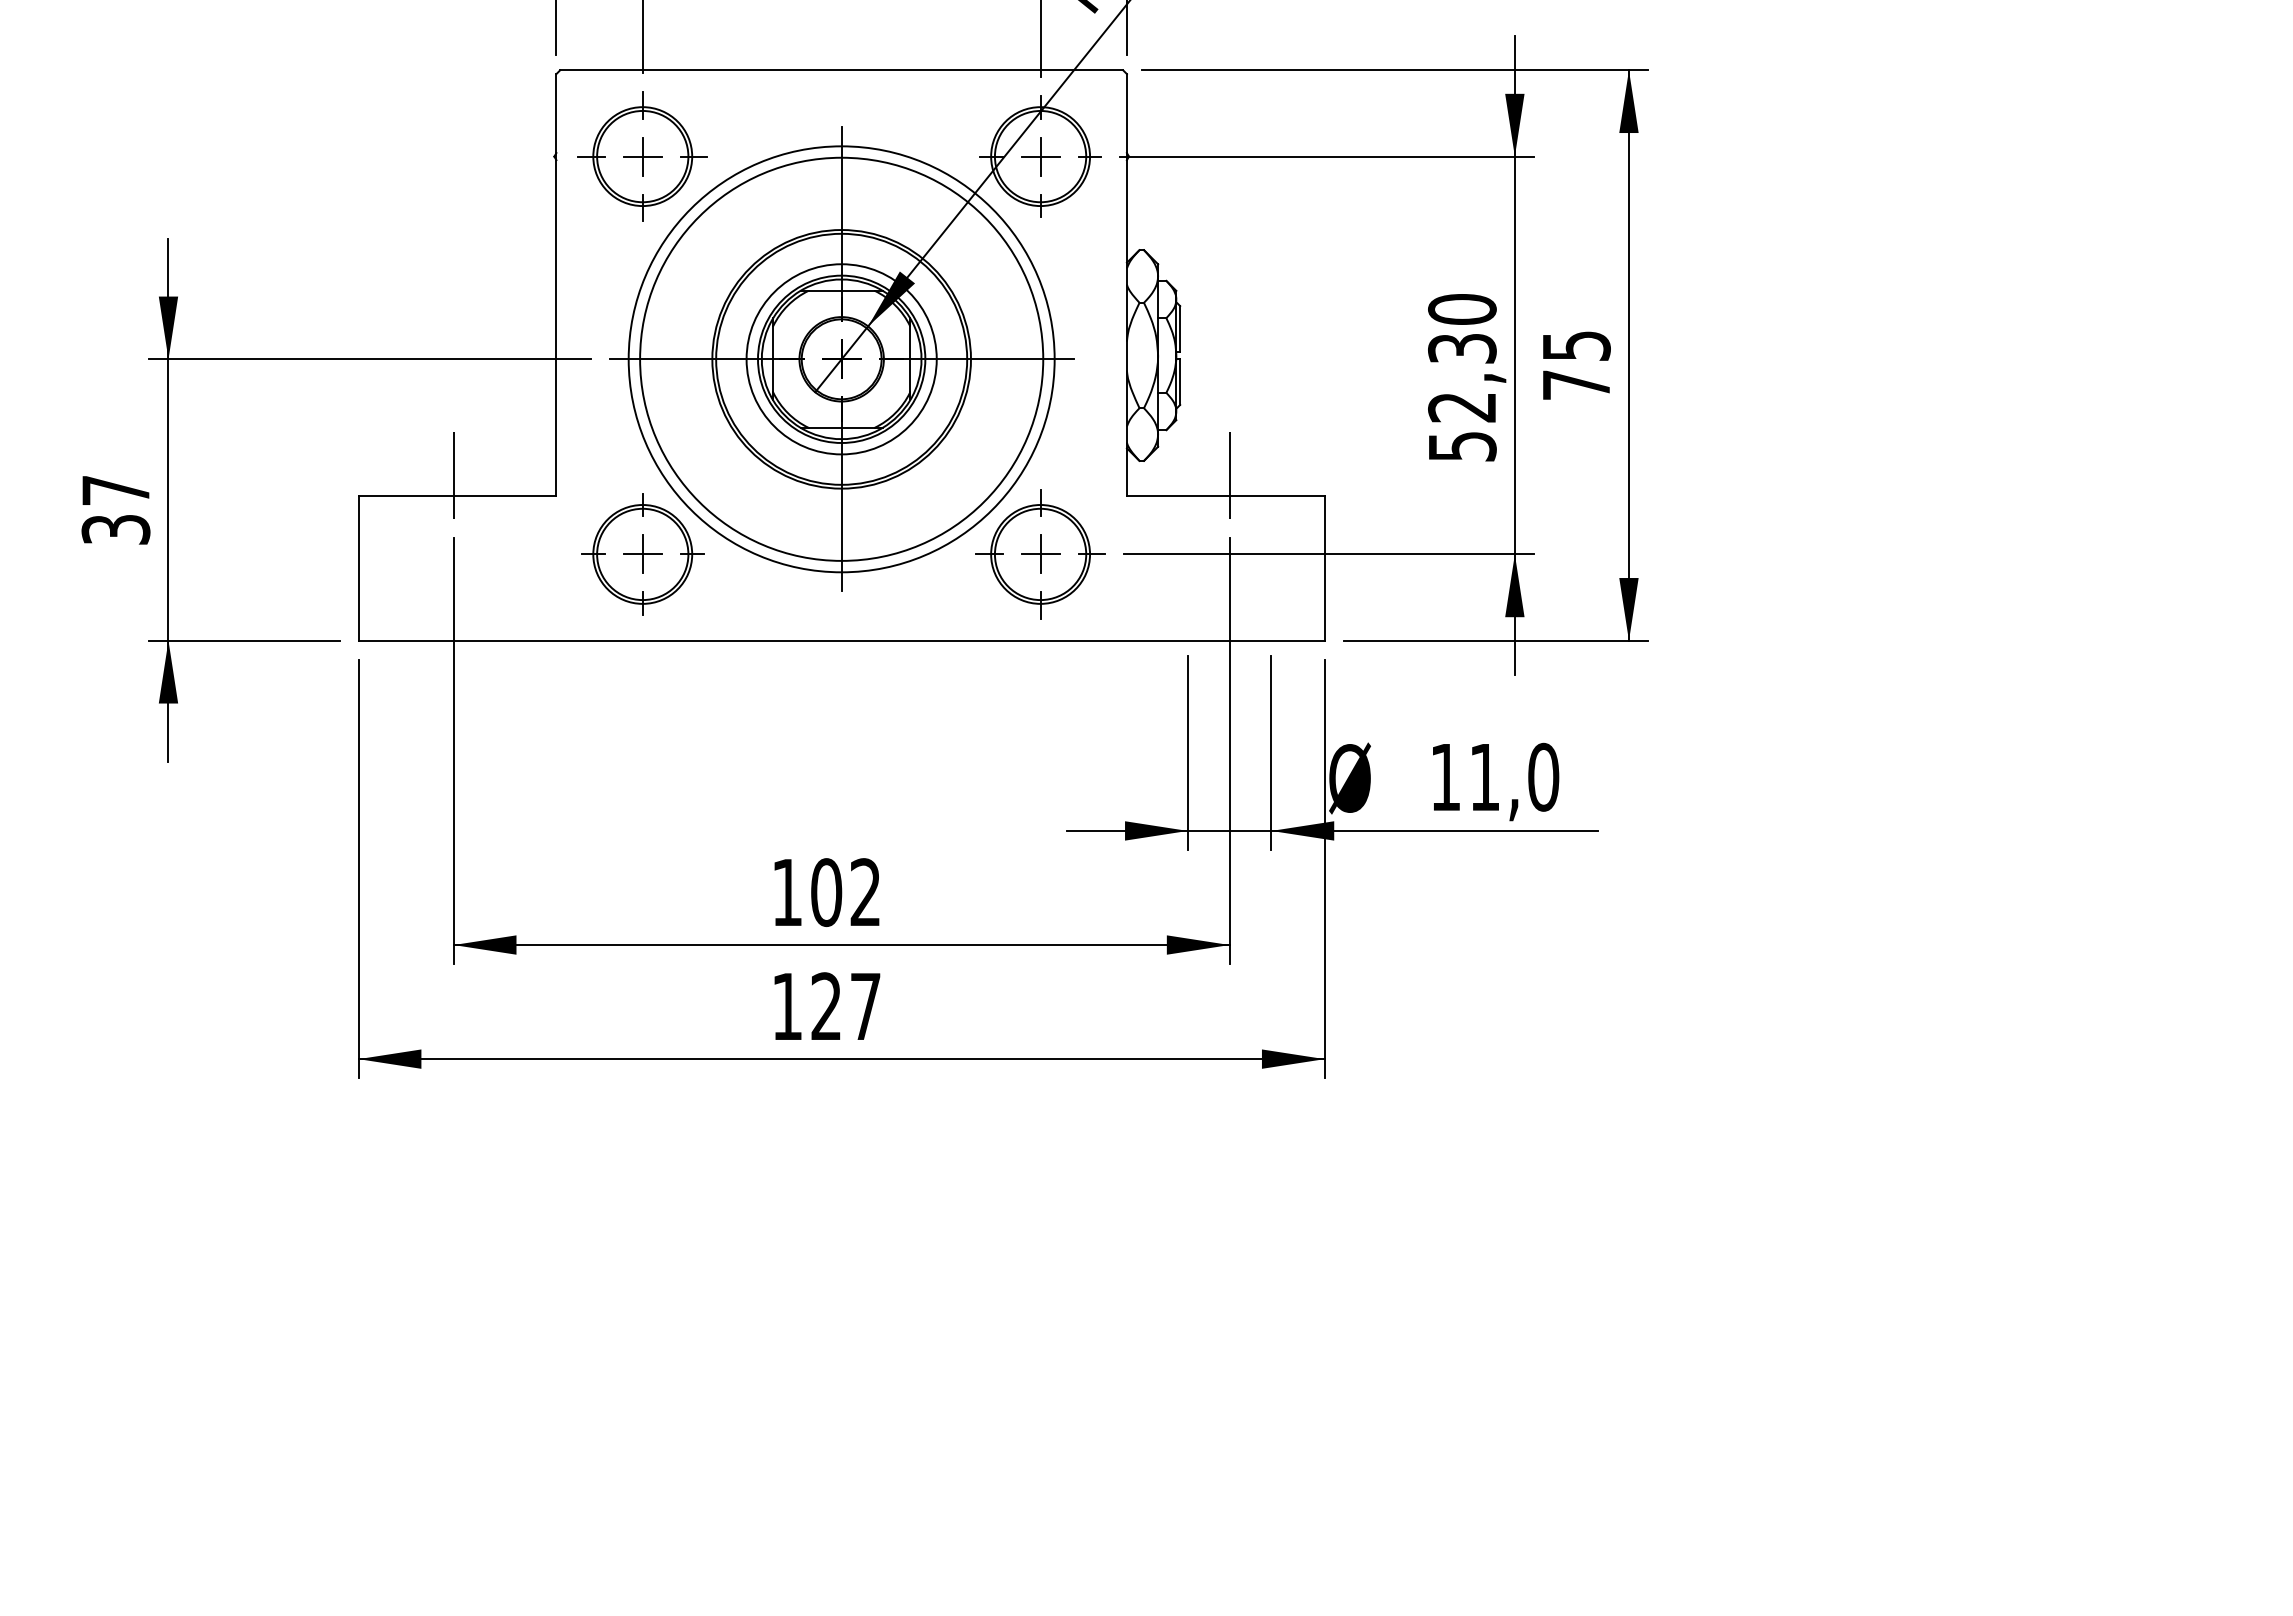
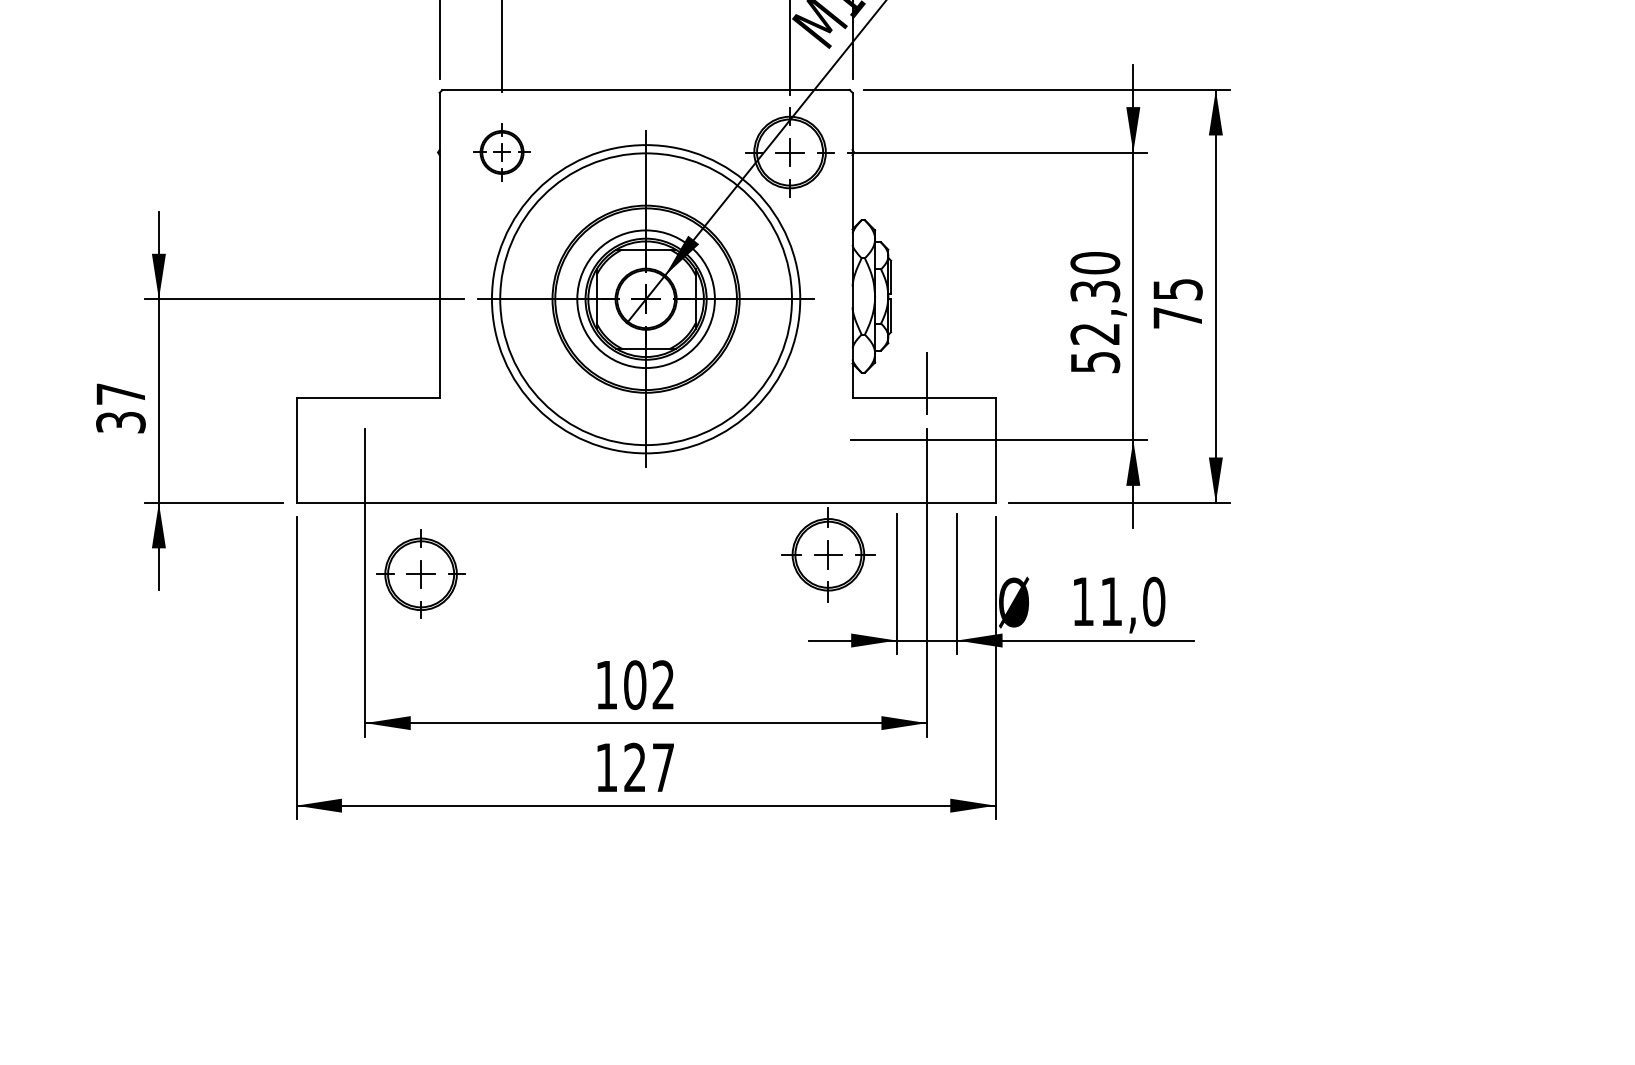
part: (642, 156) -> (501, 152), size x0.6
line: (453, 475) -> (365, 383), removed
part: (642, 554) -> (420, 574), moved
part: (1040, 554) -> (828, 554), moved

